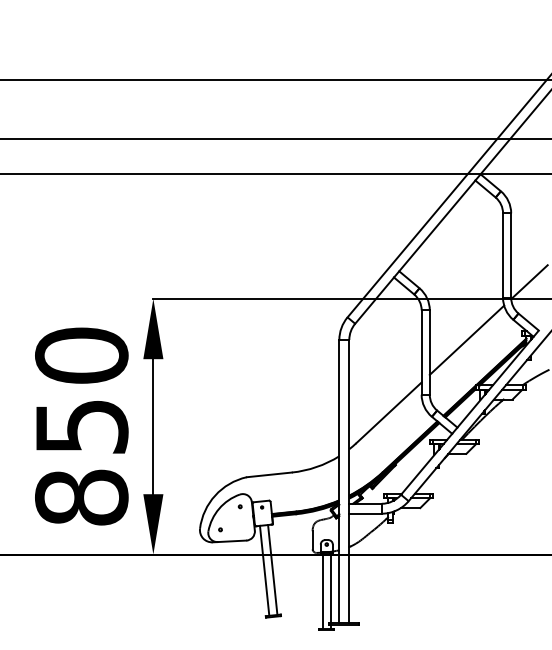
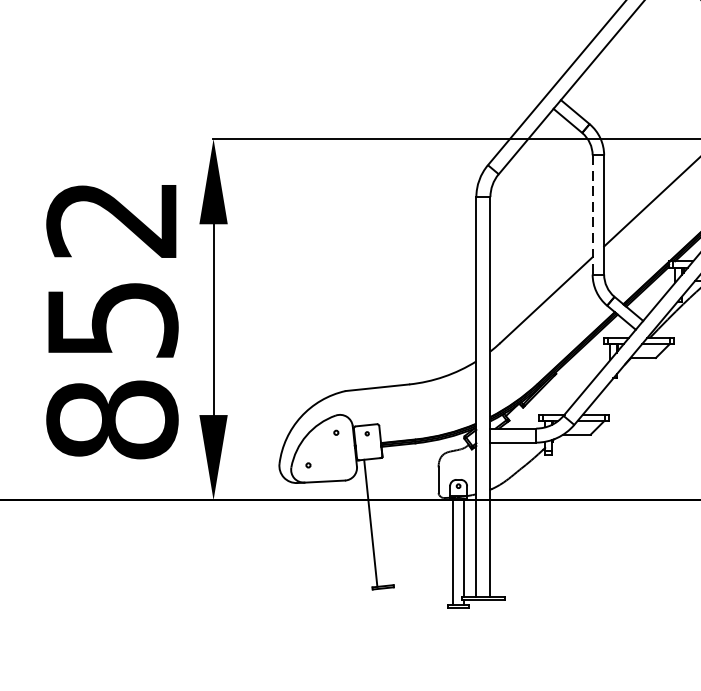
line: (421, 353) -> (592, 216), solid -> dashed
text: (81, 355) -> (112, 219), 850 -> 852
line: (272, 569) -> (381, 521), removed

